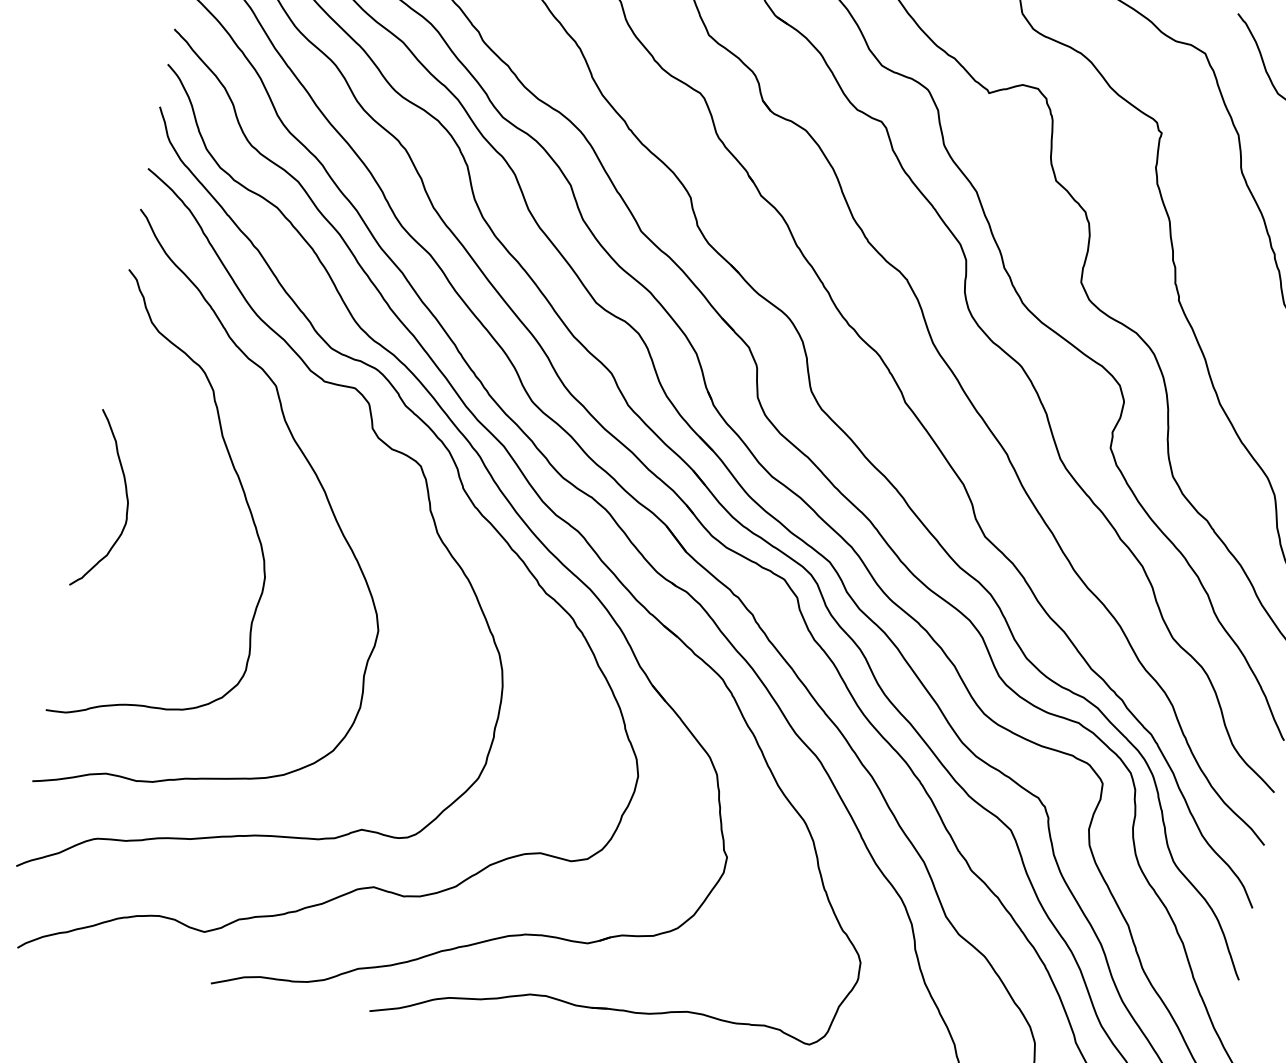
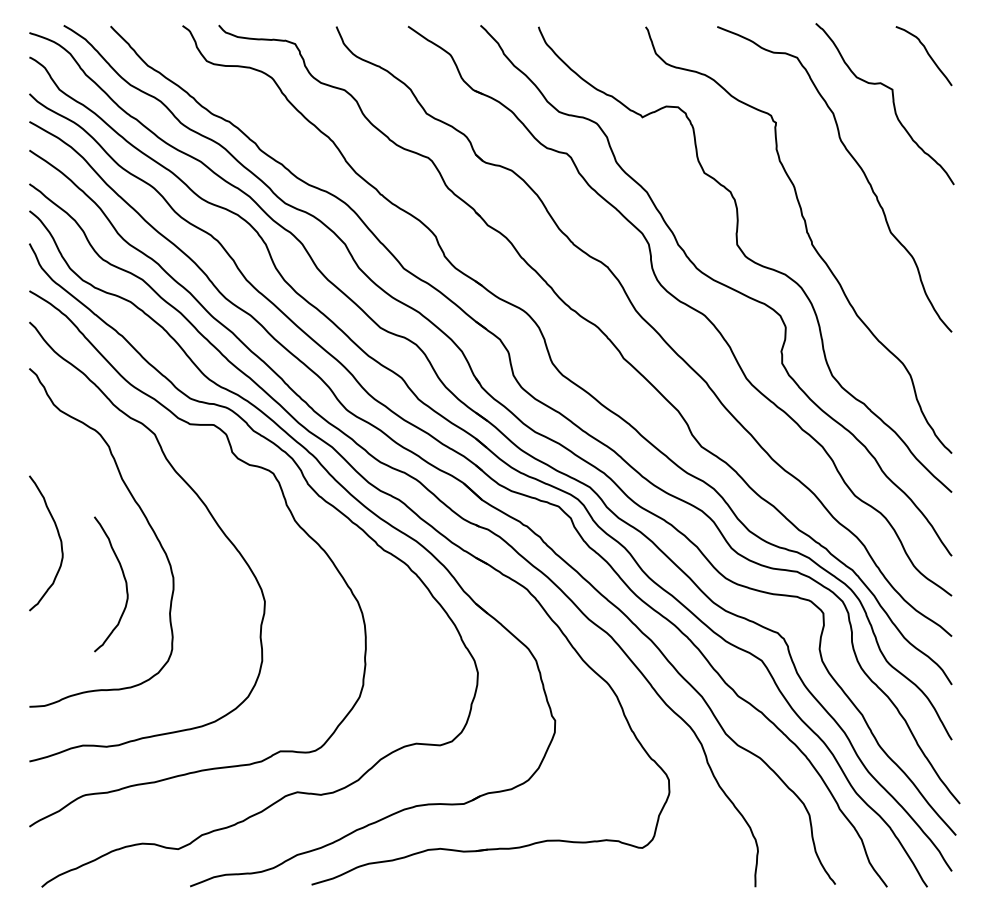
curve: (200, 568) -> (124, 580), added

